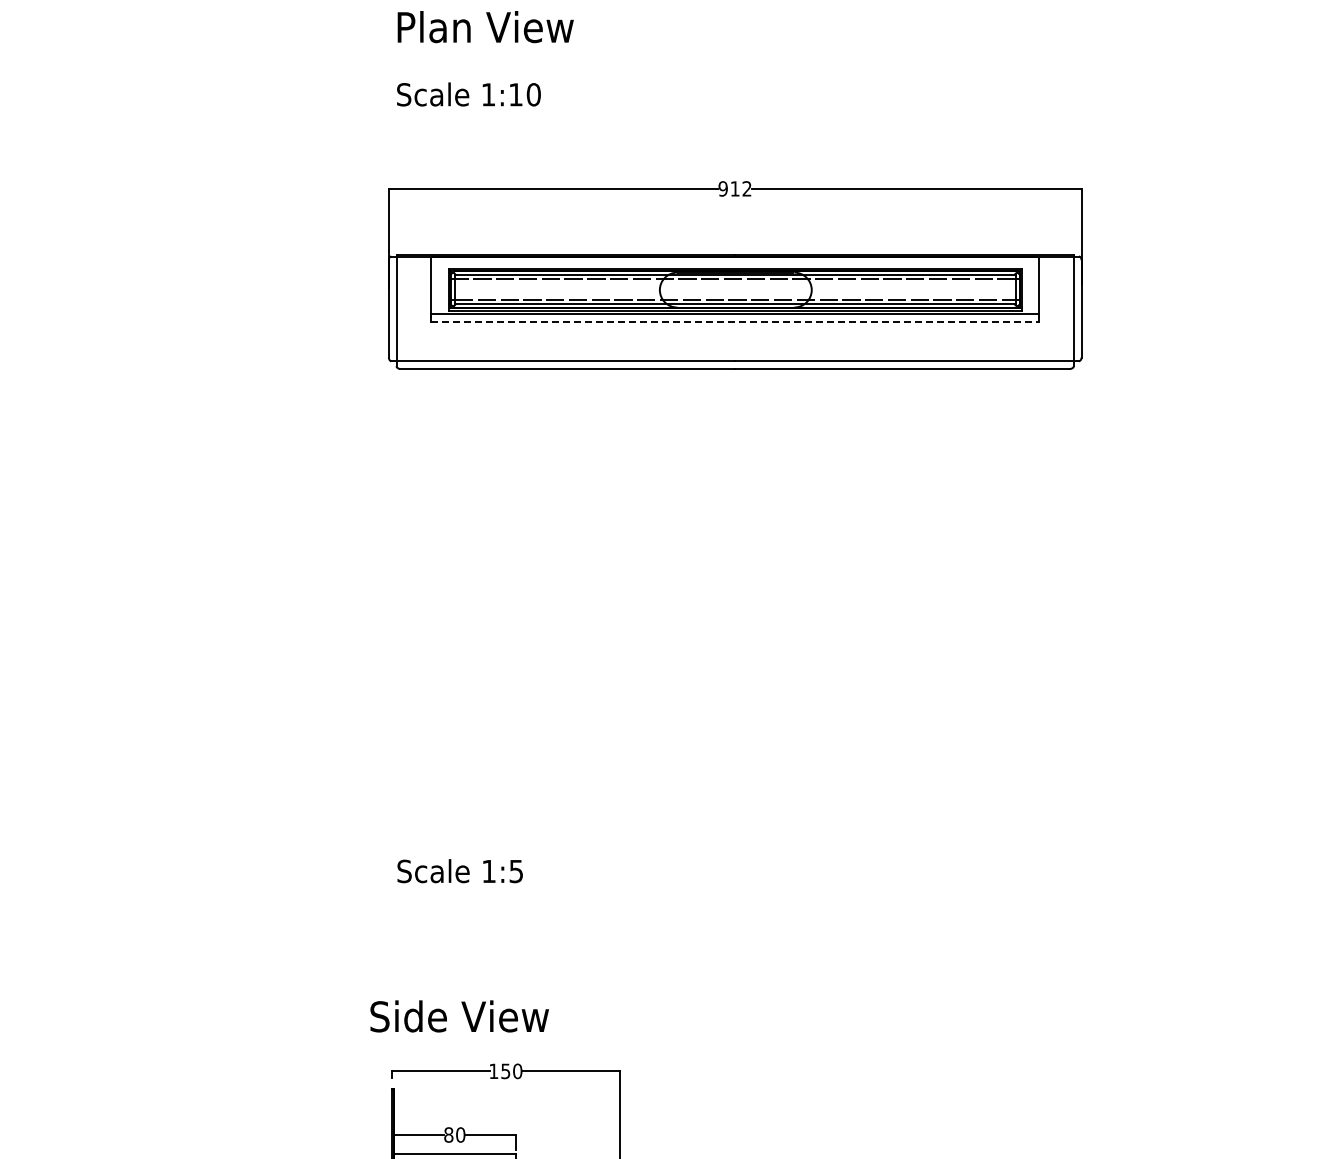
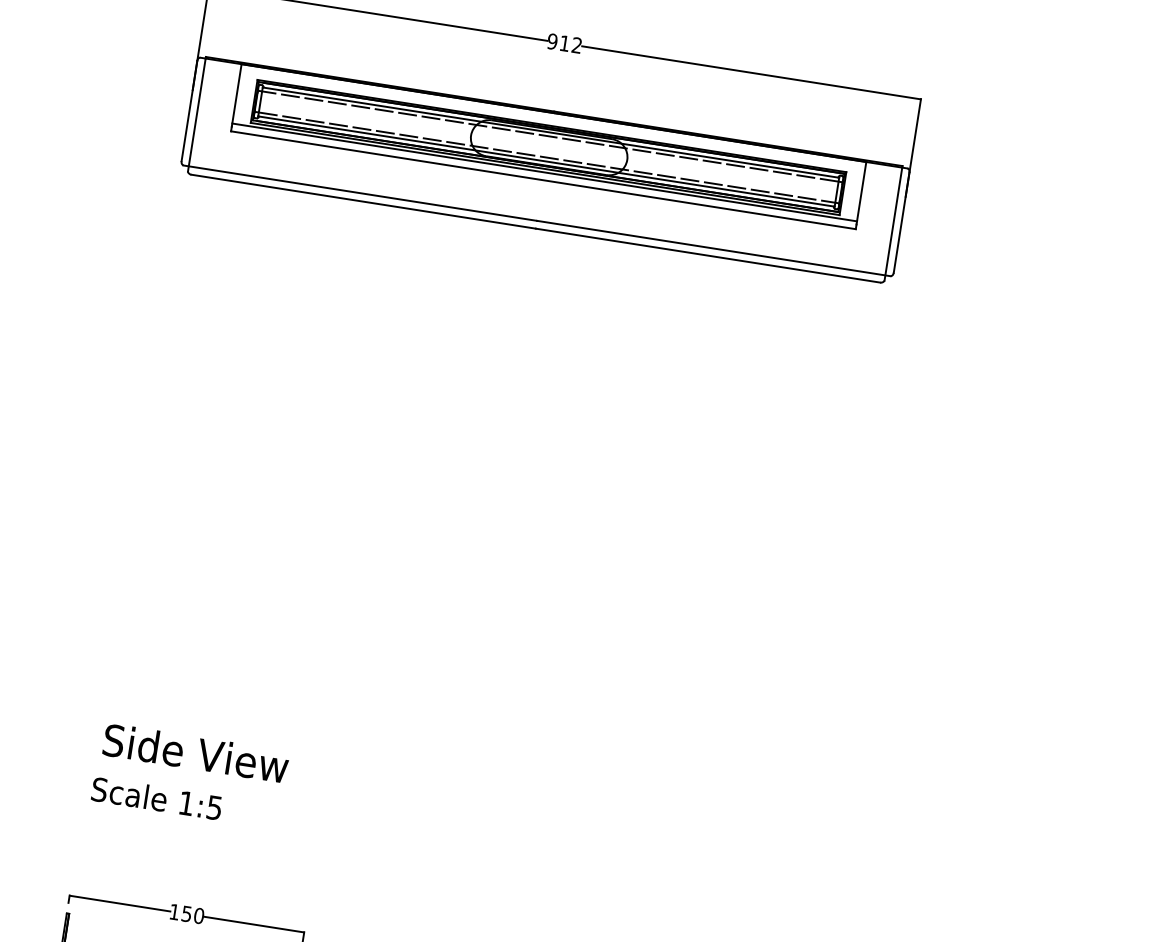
line: (735, 321) -> (543, 179), dashed -> solid
text: (459, 871) -> (156, 798), moved
text: (459, 1016) -> (195, 753), moved

